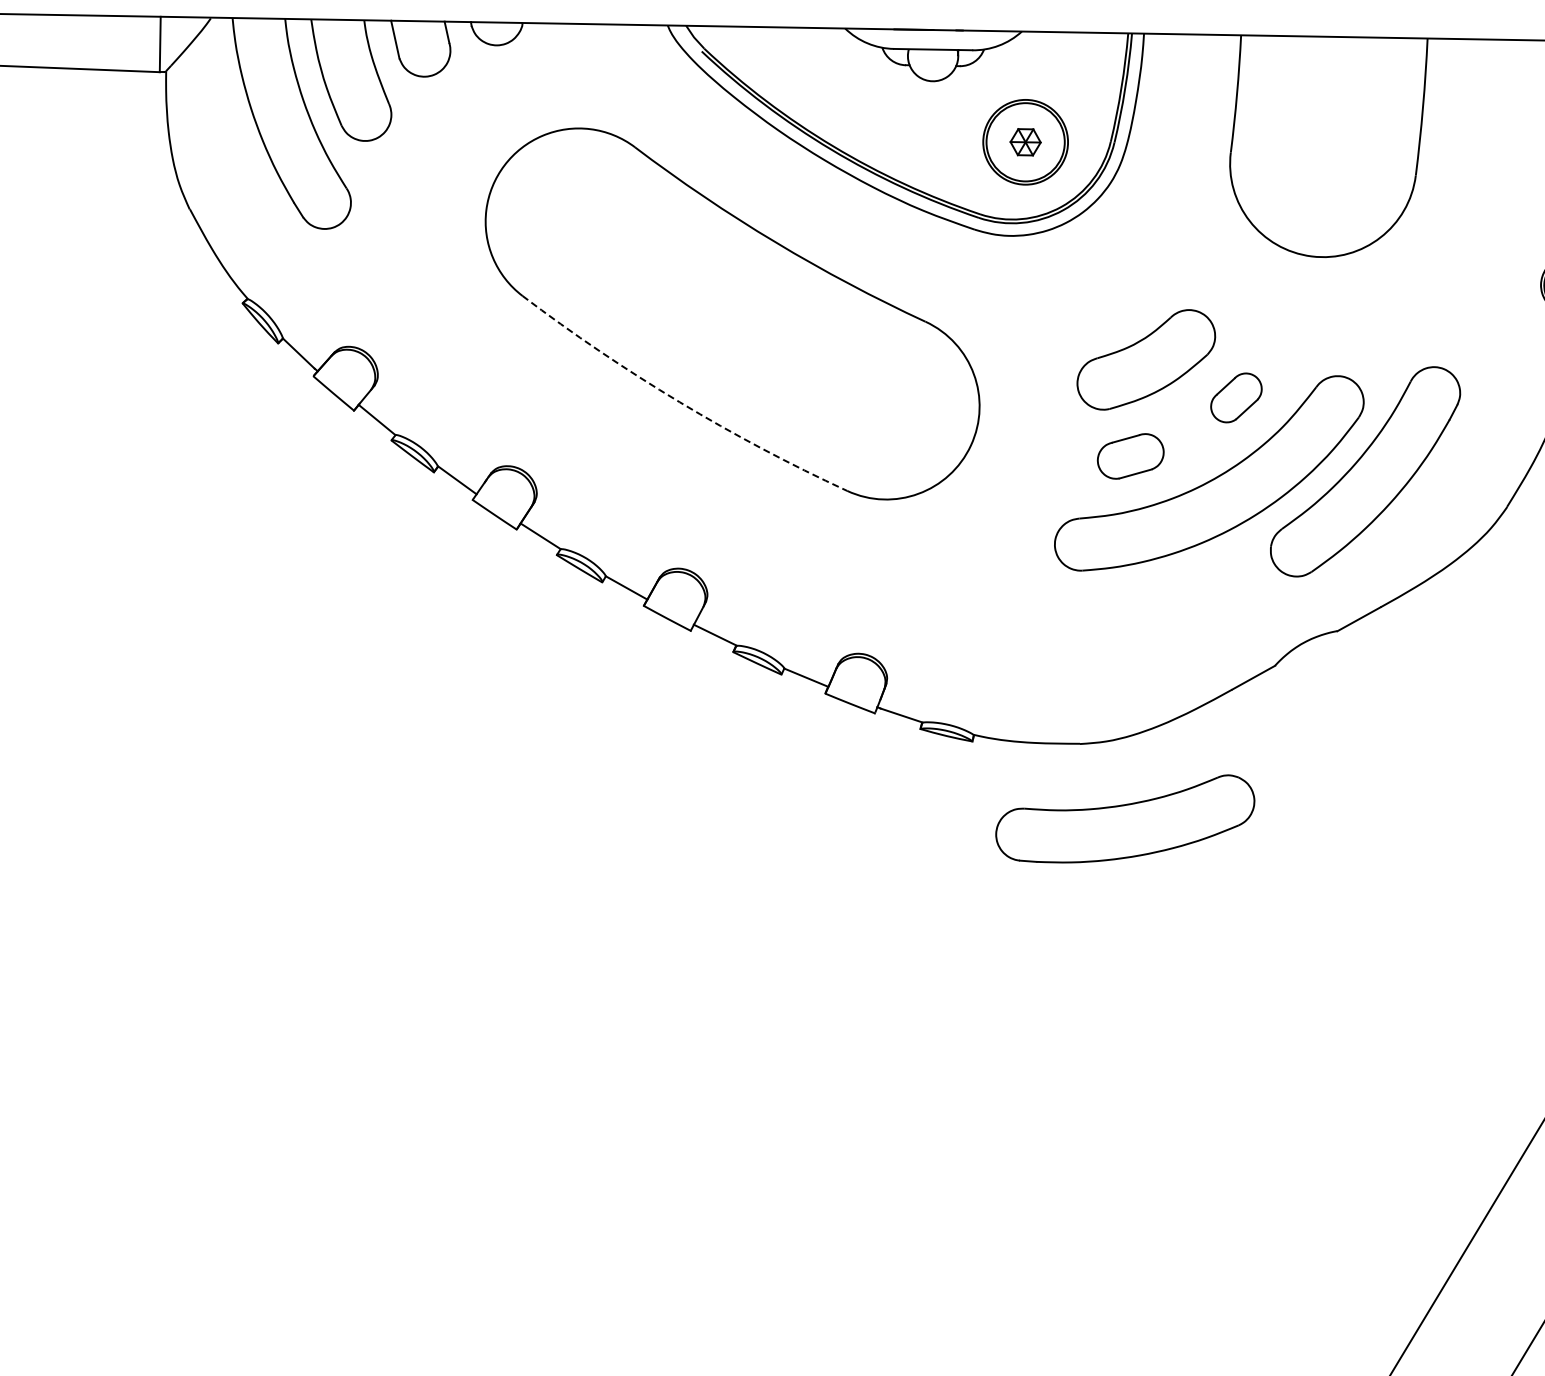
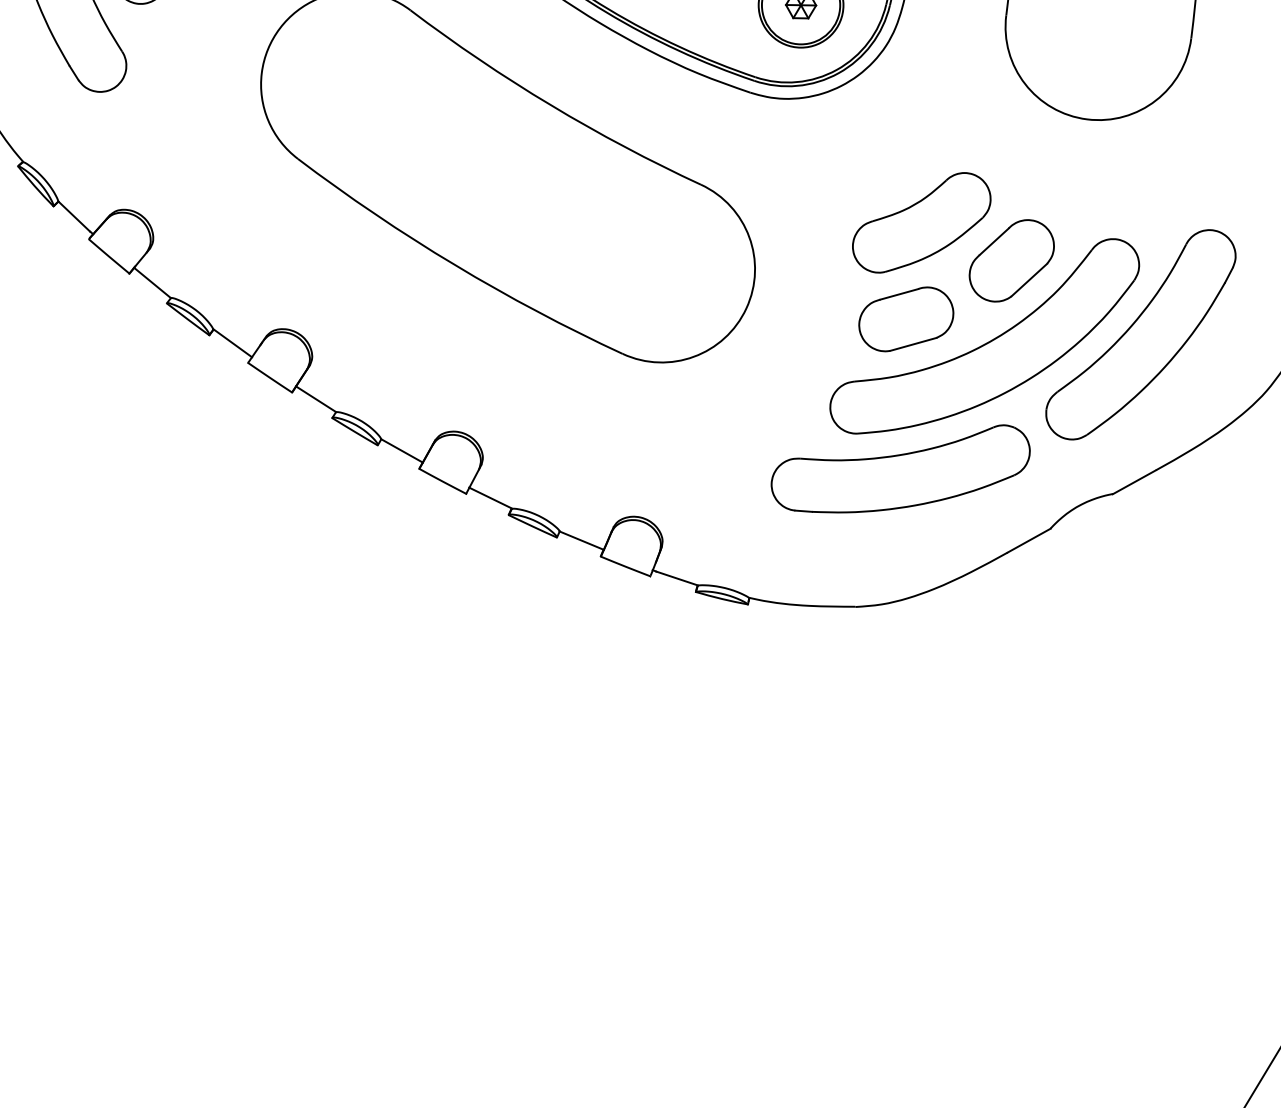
part: (1236, 397) -> (1011, 260), size x1.67
arc: (679, 402) -> (454, 265), dashed -> solid
part: (1130, 456) -> (905, 319), size x1.43
part: (1125, 818) -> (900, 468), moved

